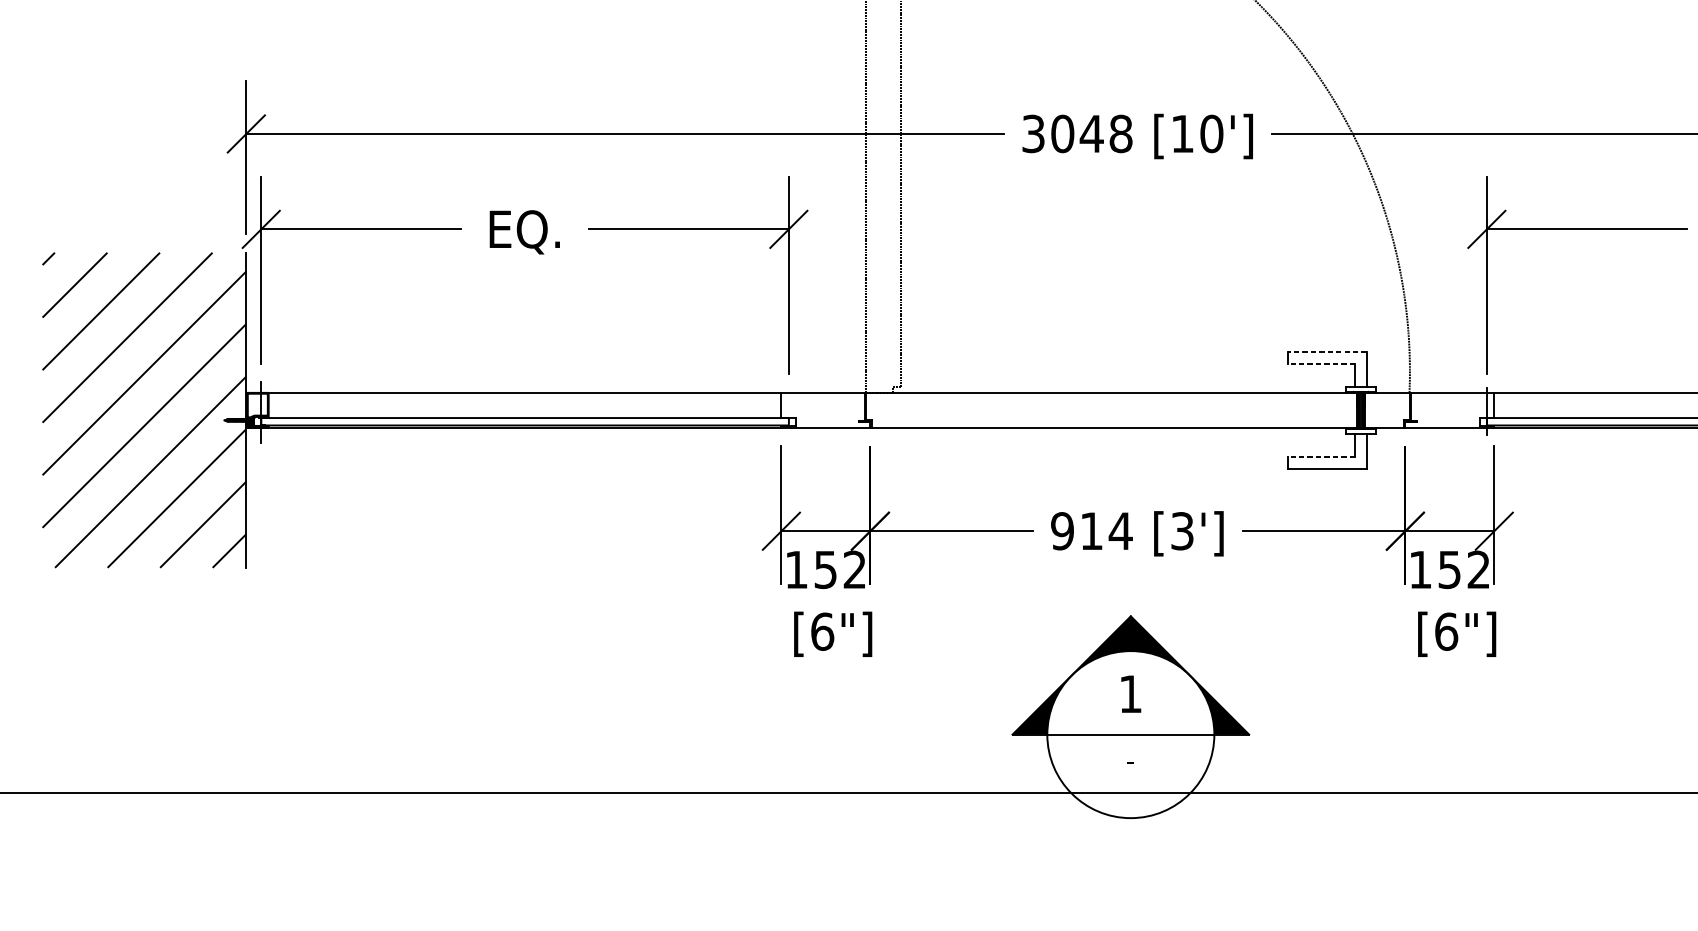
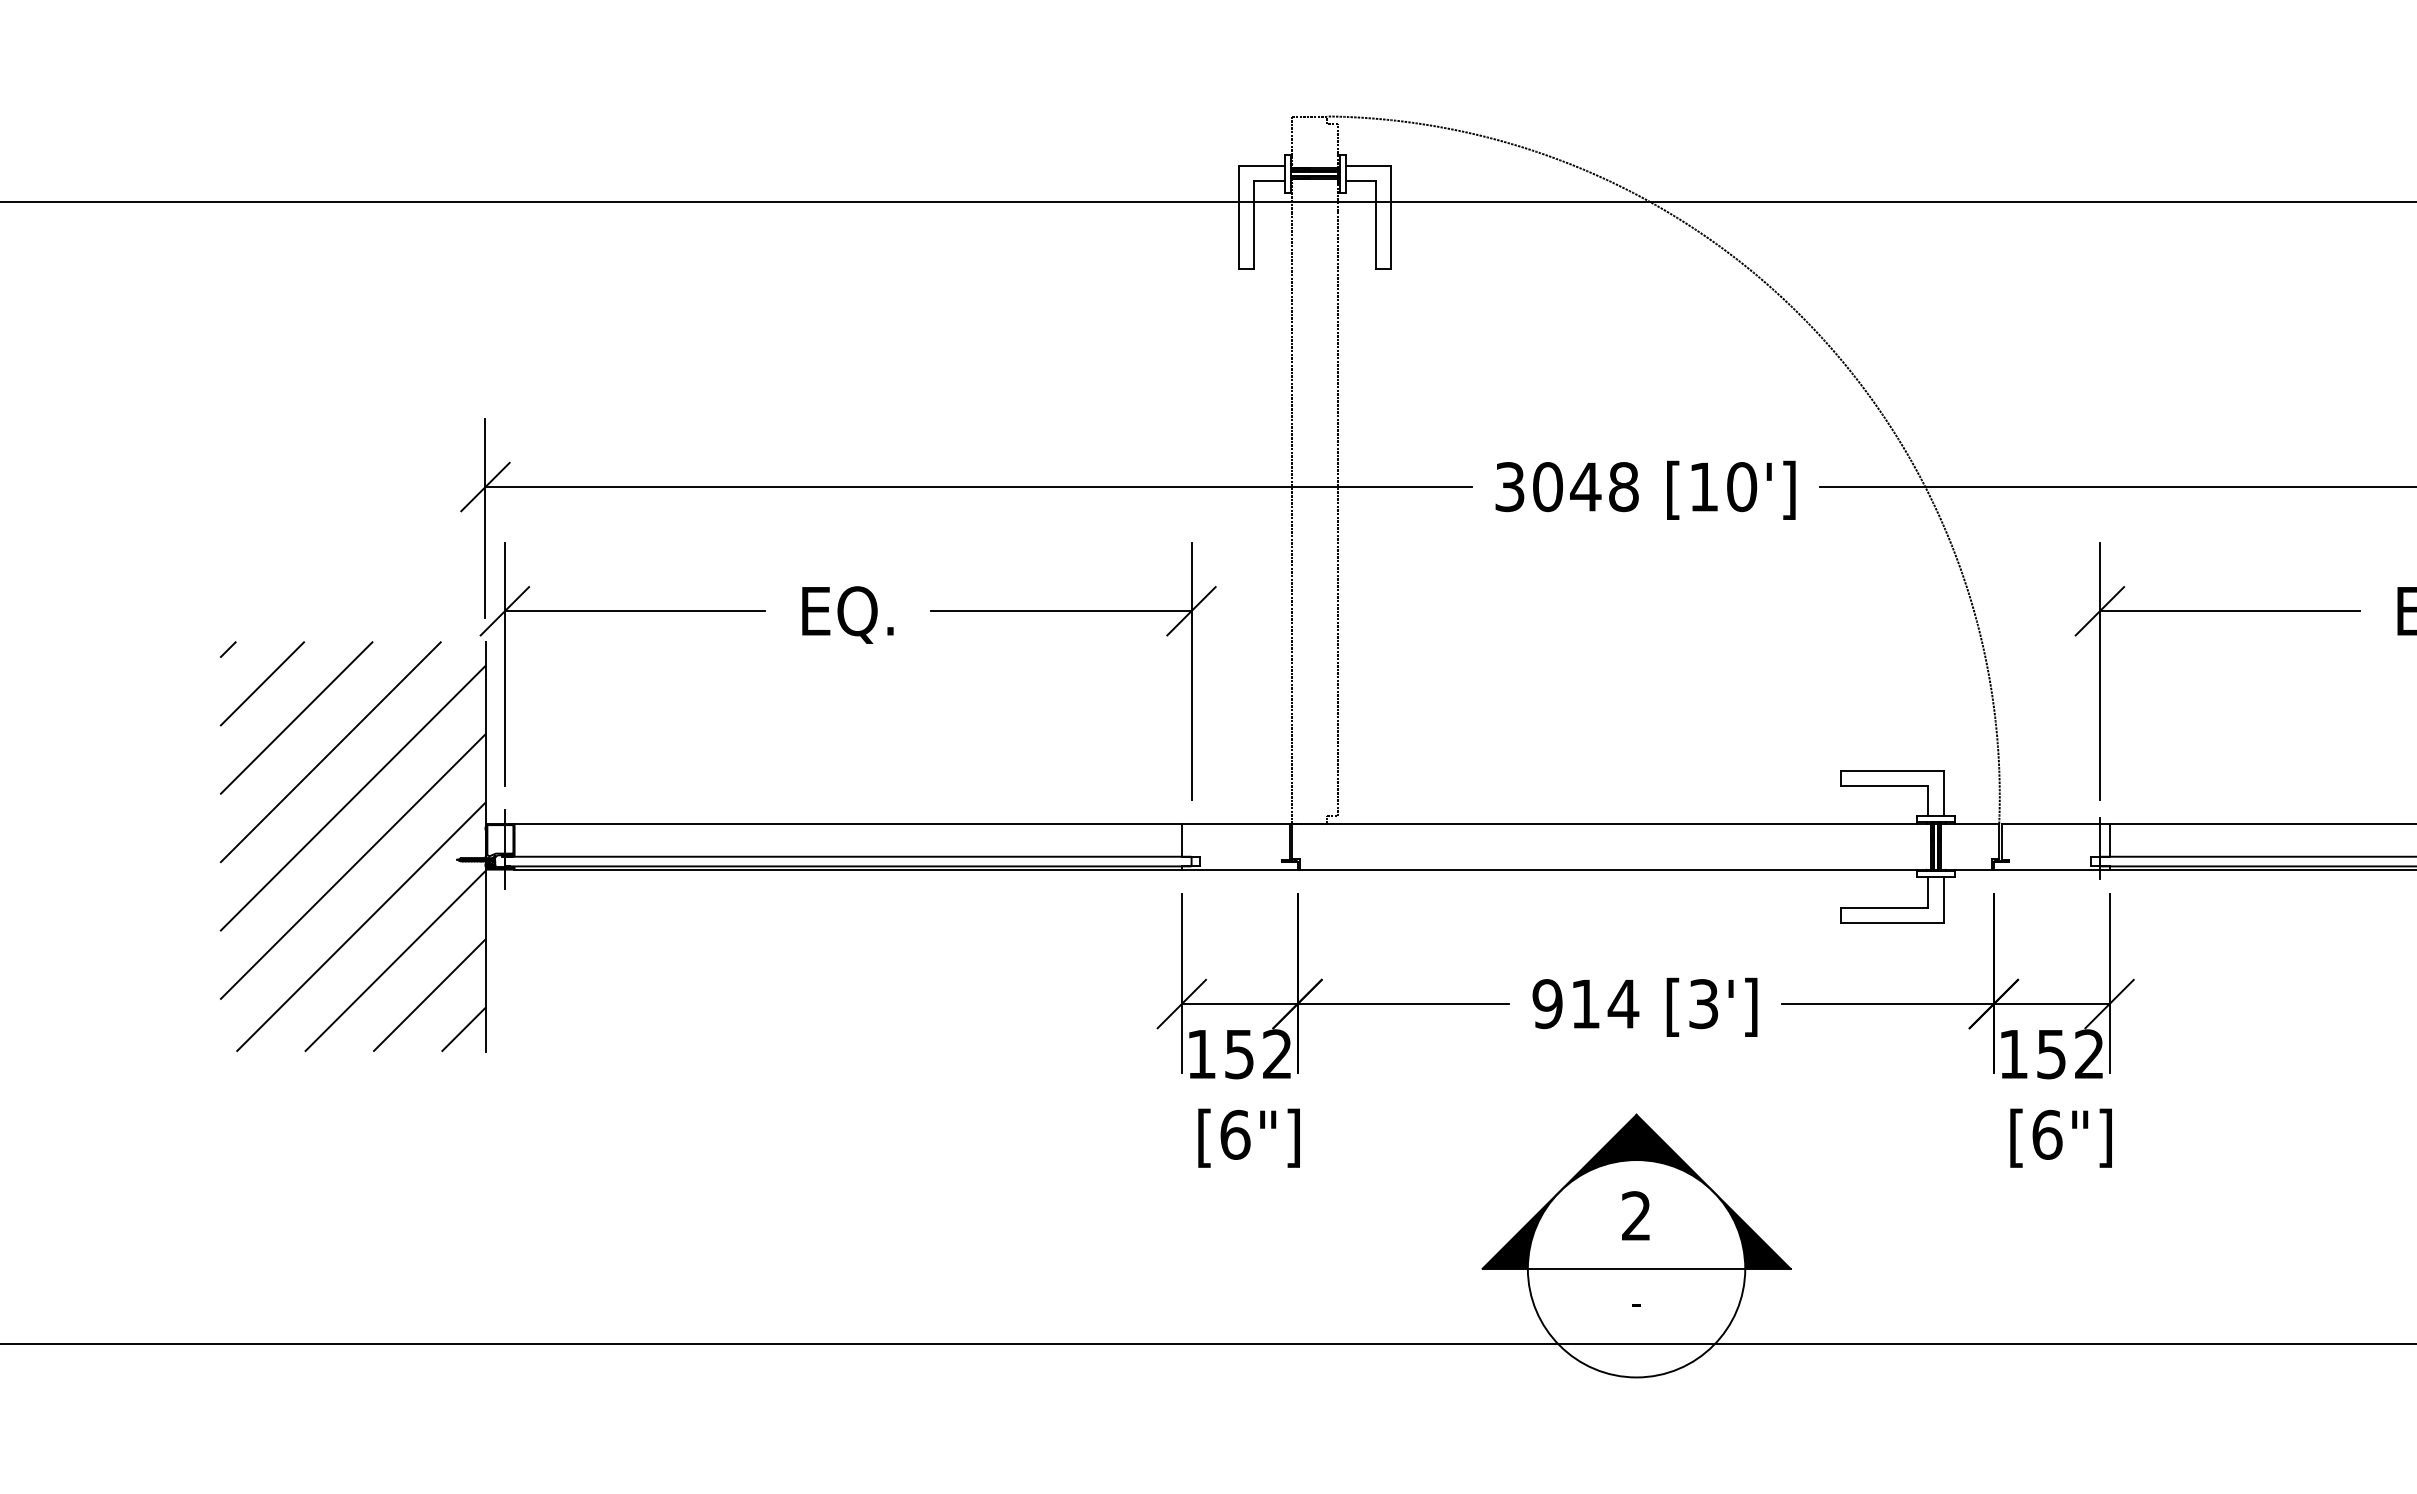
line: (1326, 351) -> (1891, 770), dashed -> solid
line: (1321, 363) -> (1884, 785), dashed -> solid
line: (1321, 457) -> (1884, 907), dashed -> solid
text: (1130, 693) -> (1635, 1215), 1 -> 2

